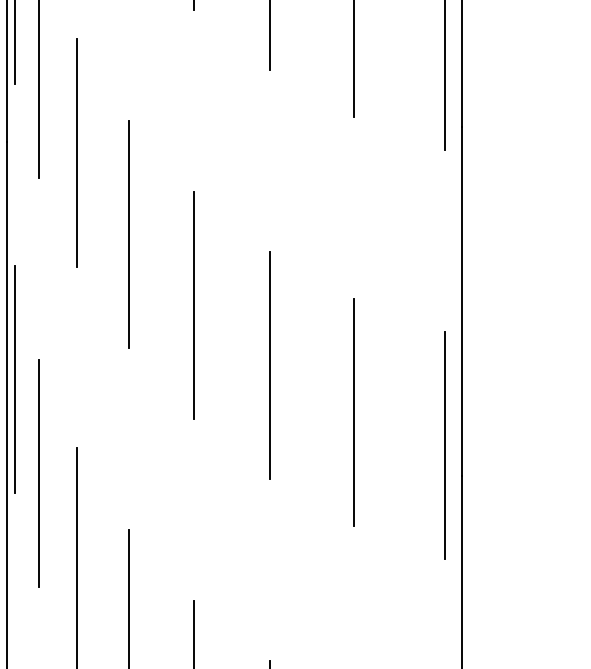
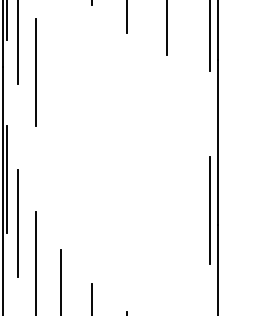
line: (130, 233) -> (61, 110), removed
line: (193, 305) -> (91, 144), removed
line: (270, 365) -> (127, 172), removed
line: (354, 411) -> (167, 194), removed

